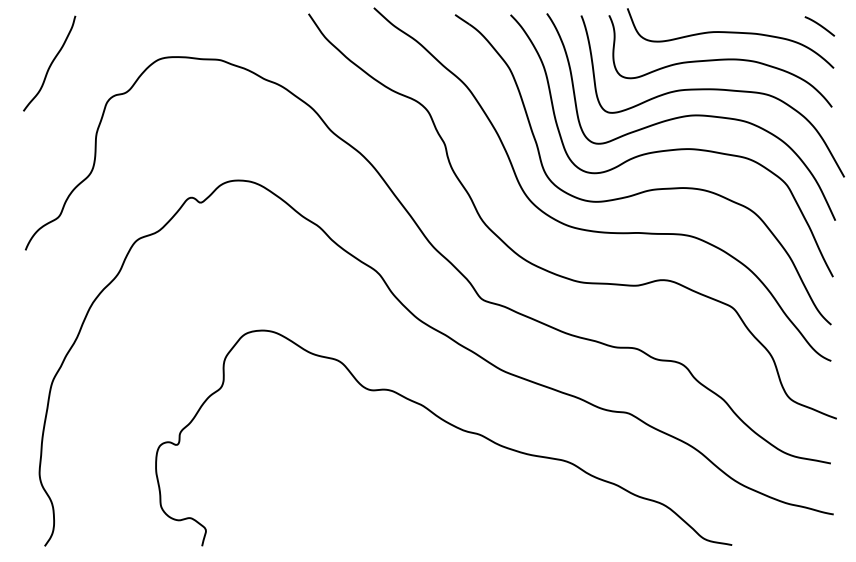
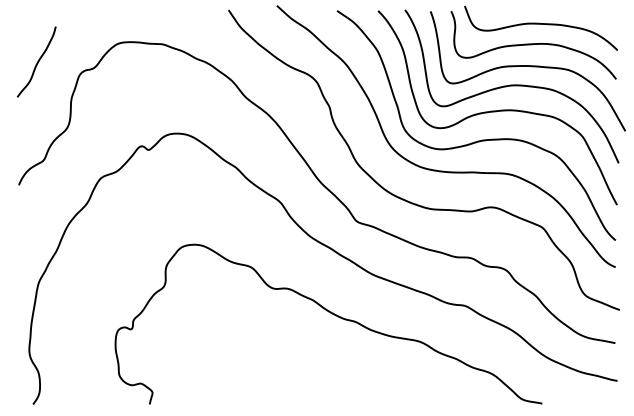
line: (820, 26) -> (607, 19), removed
curve: (50, 62) -> (37, 61), moved

